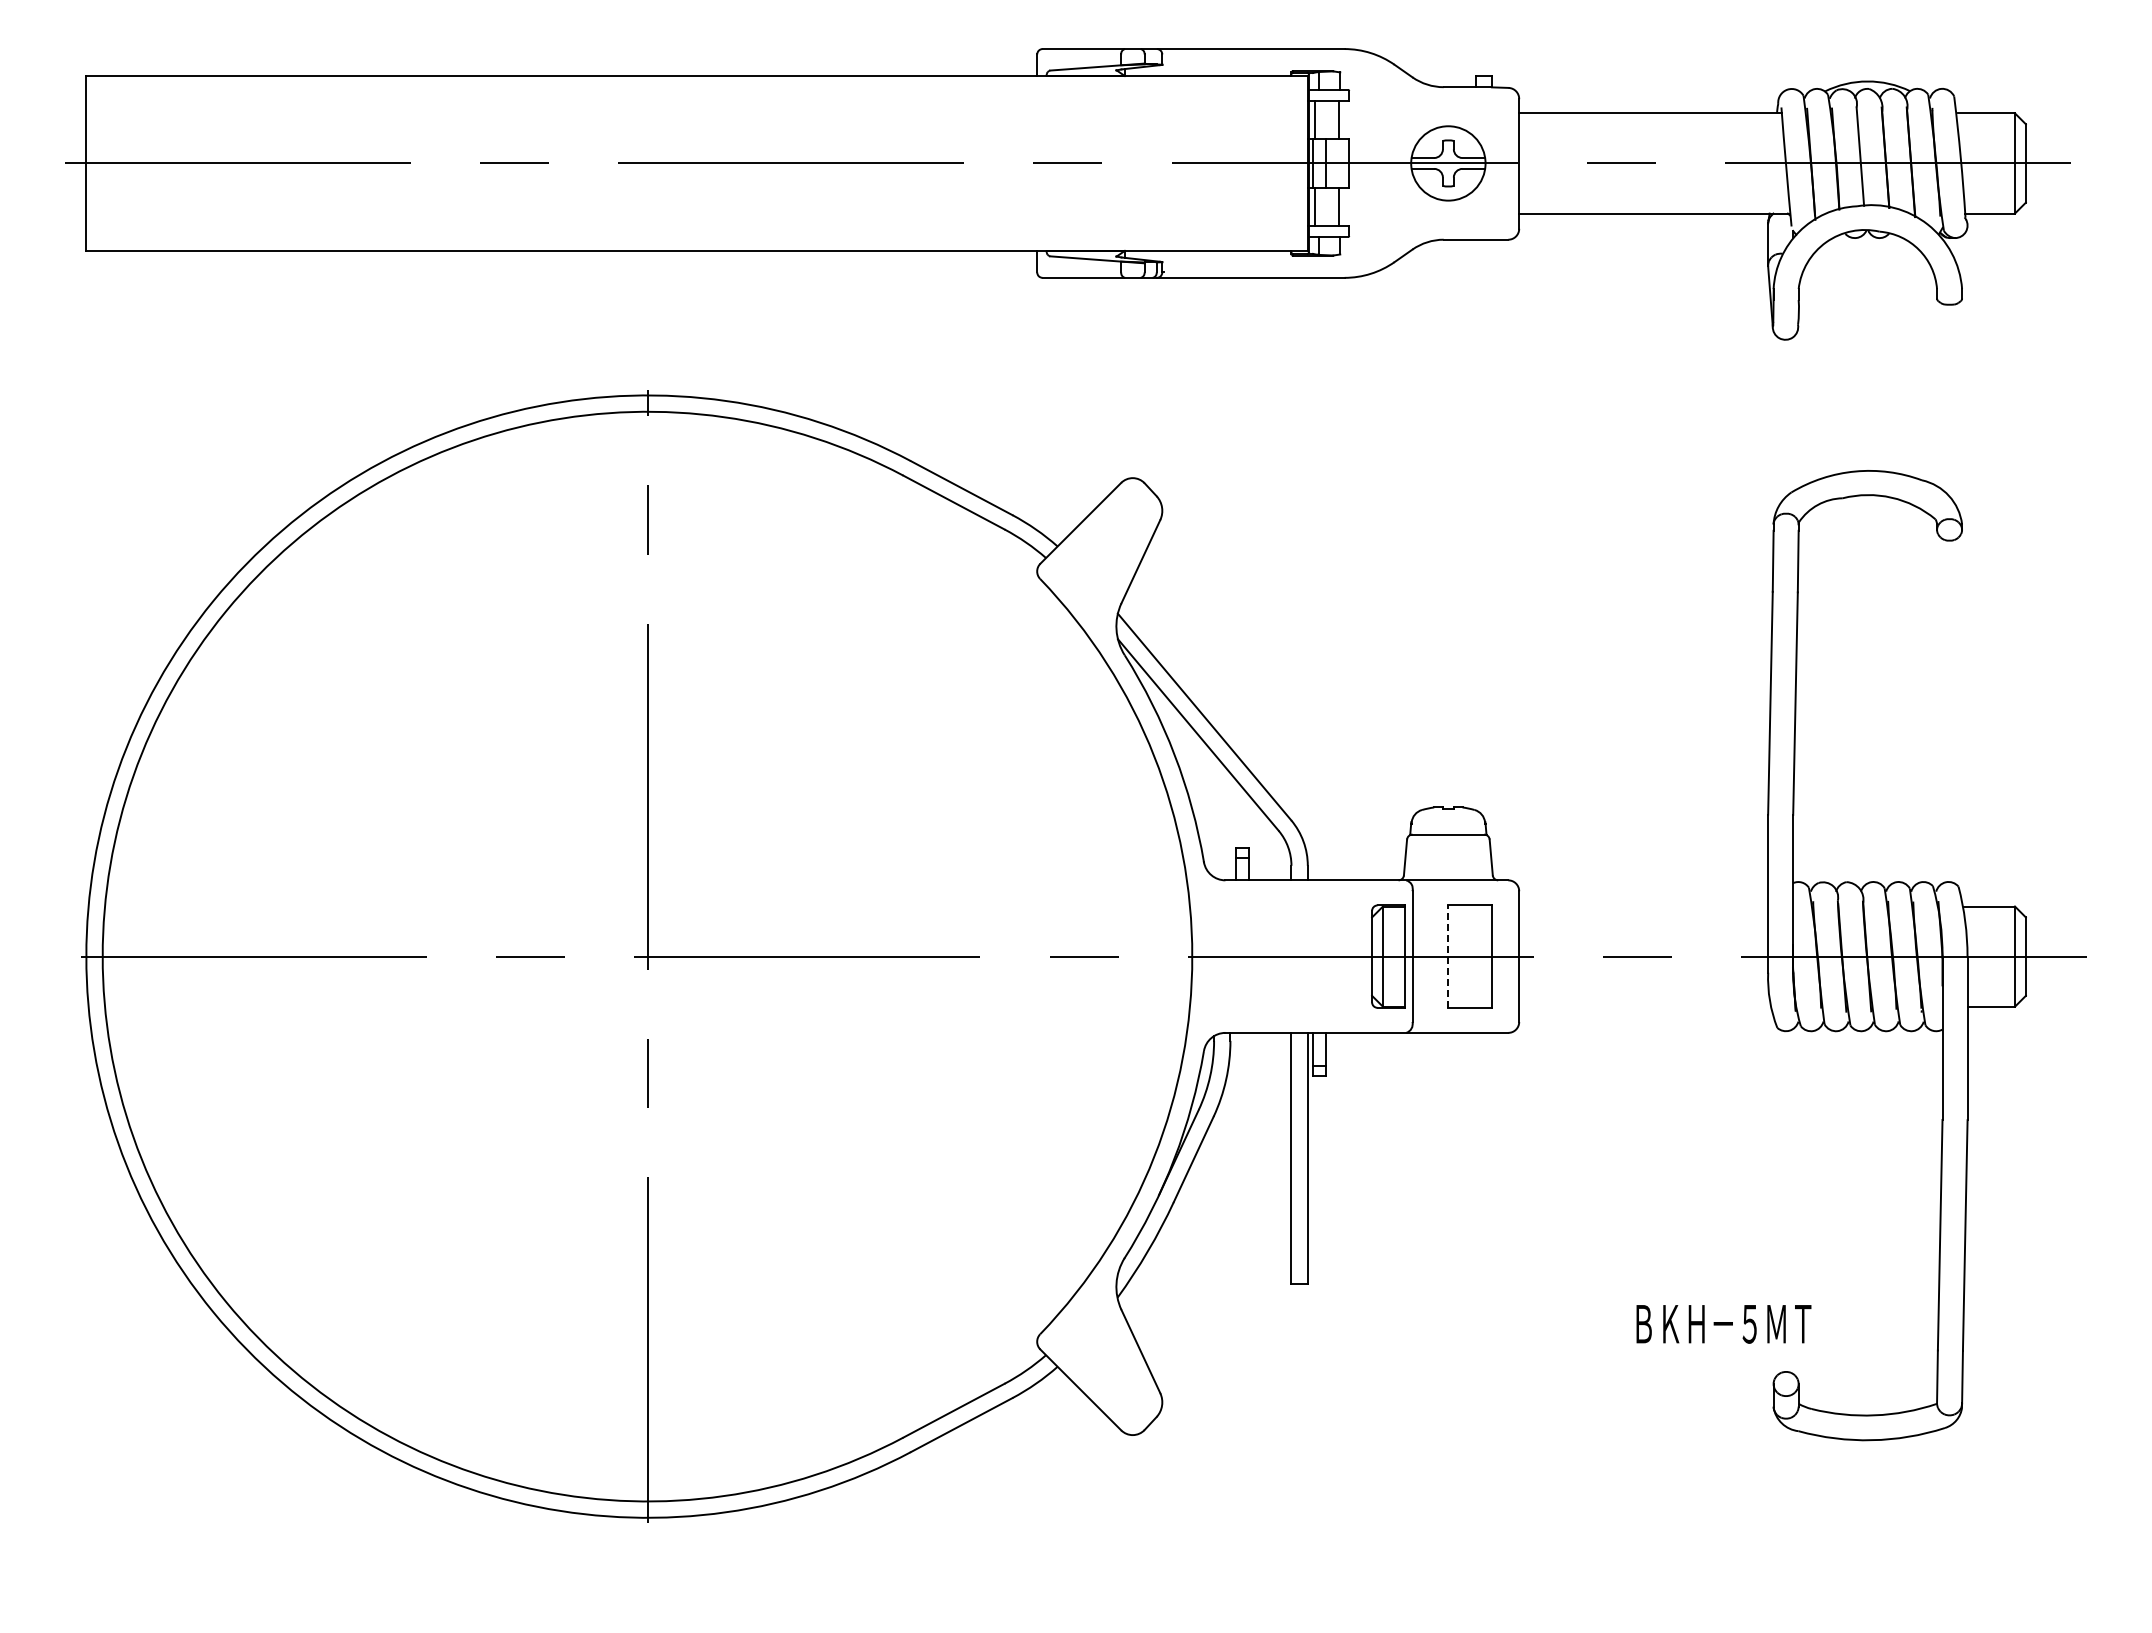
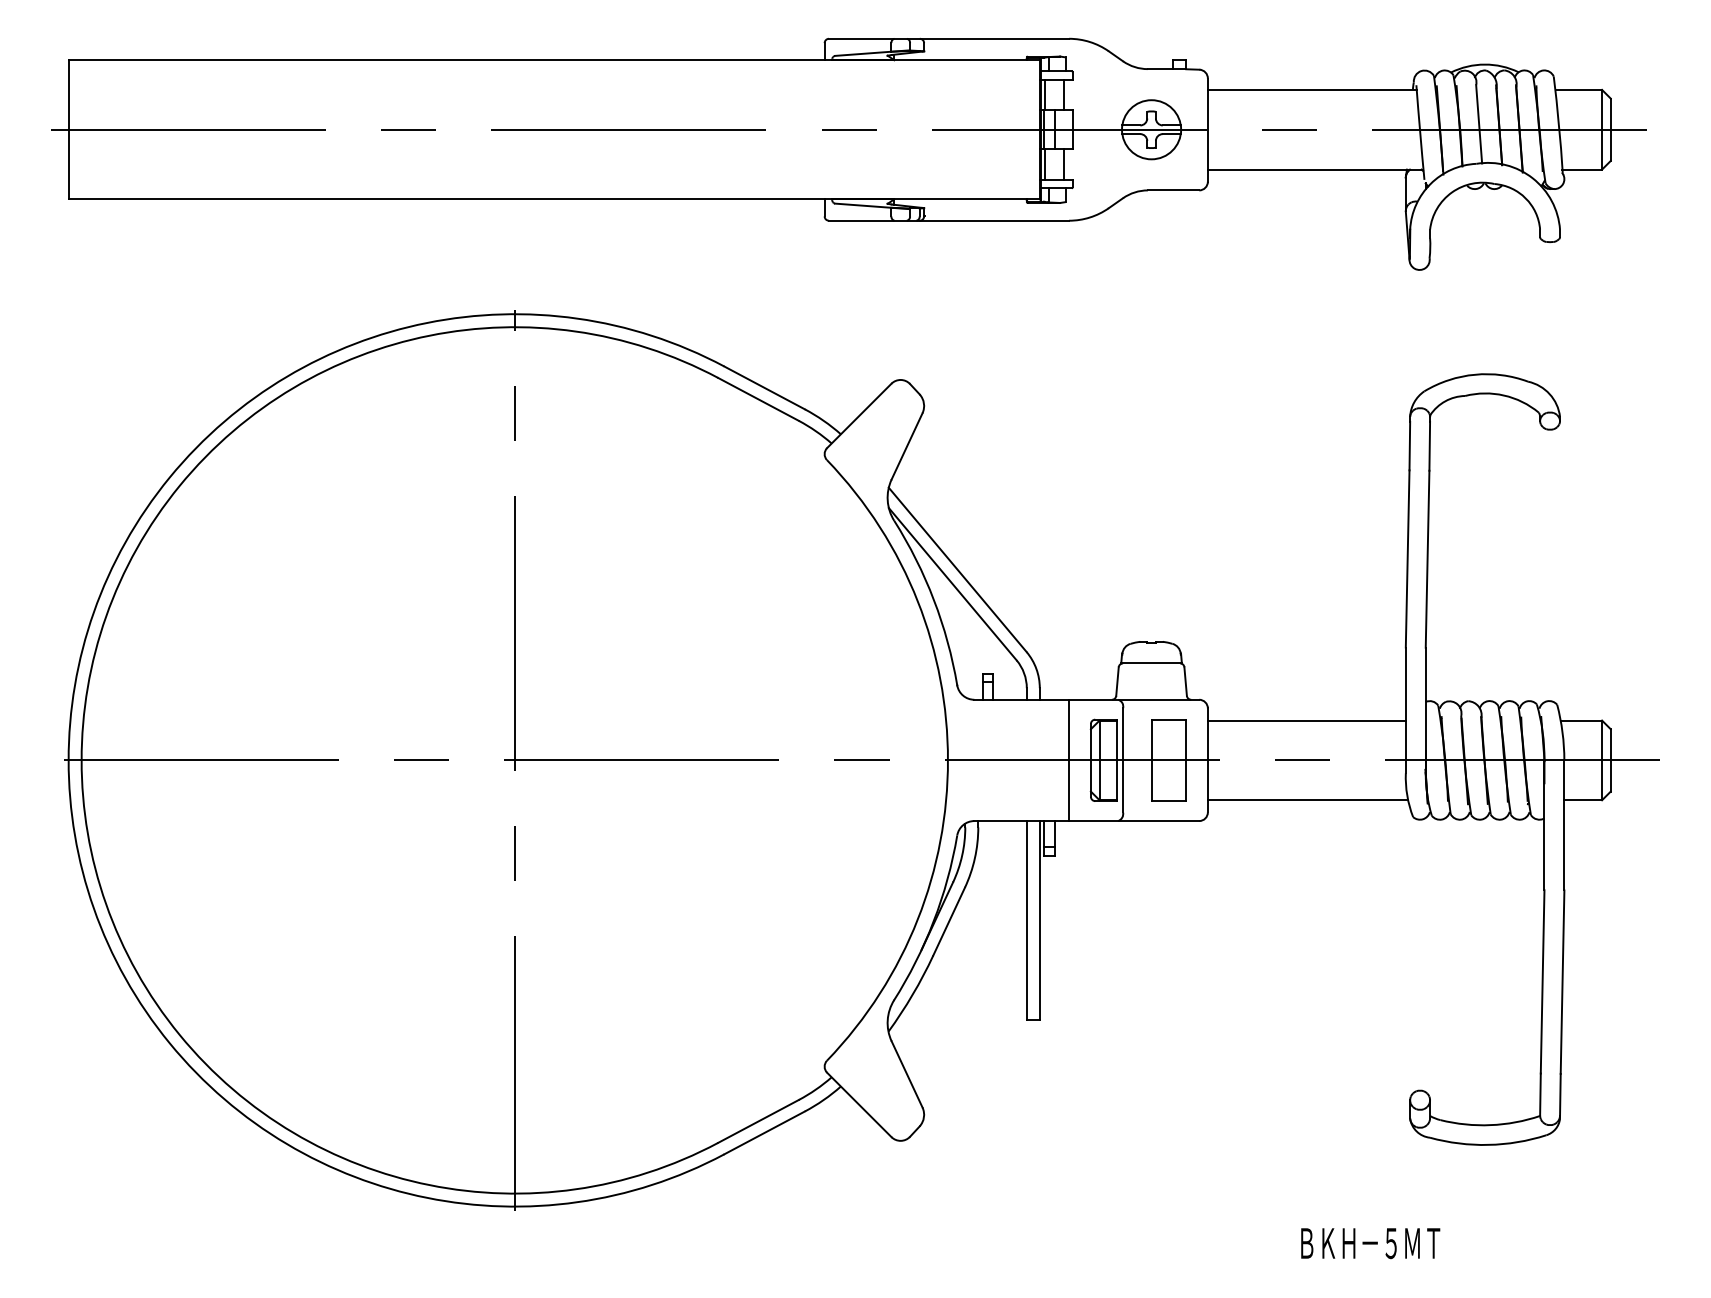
line: (1643, 906) -> (1306, 720), added
line: (1344, 956) -> (1068, 760), added
line: (1448, 956) -> (1151, 760), dashed -> solid
line: (1644, 1006) -> (1307, 800), added
text: (1723, 1324) -> (1370, 1243), moved

